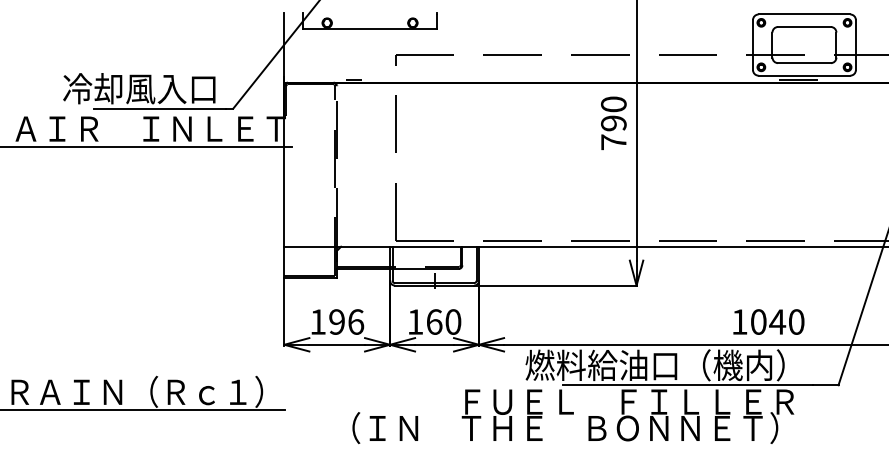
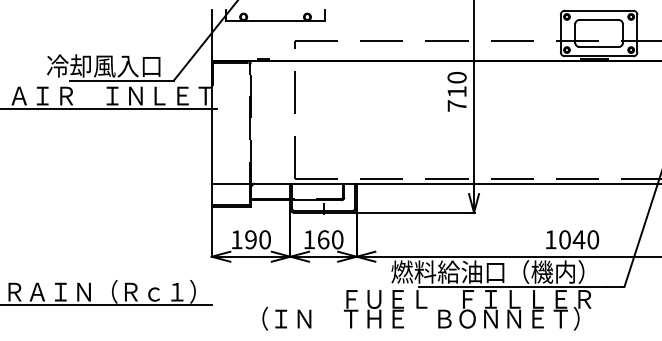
text: (613, 123) -> (456, 91), 790 -> 710
text: (356, 321) -> (265, 239), 196 -> 190

